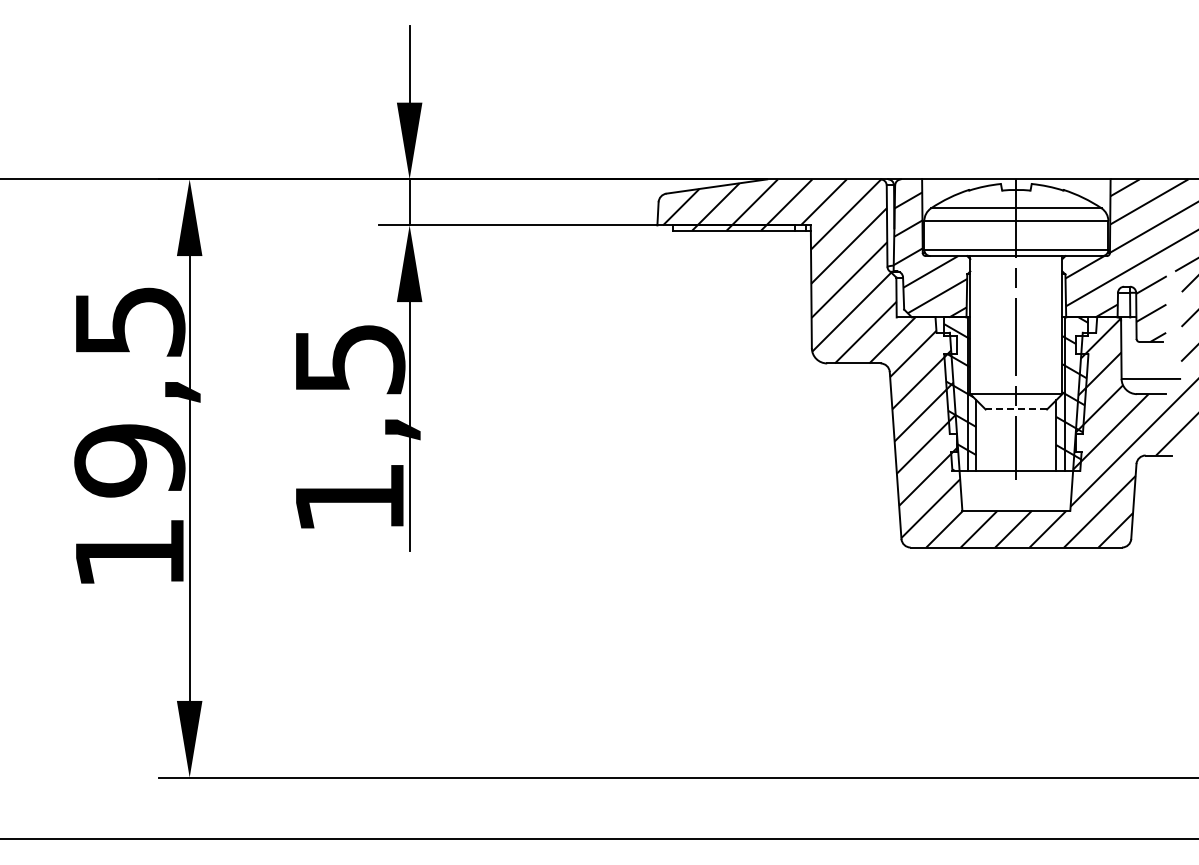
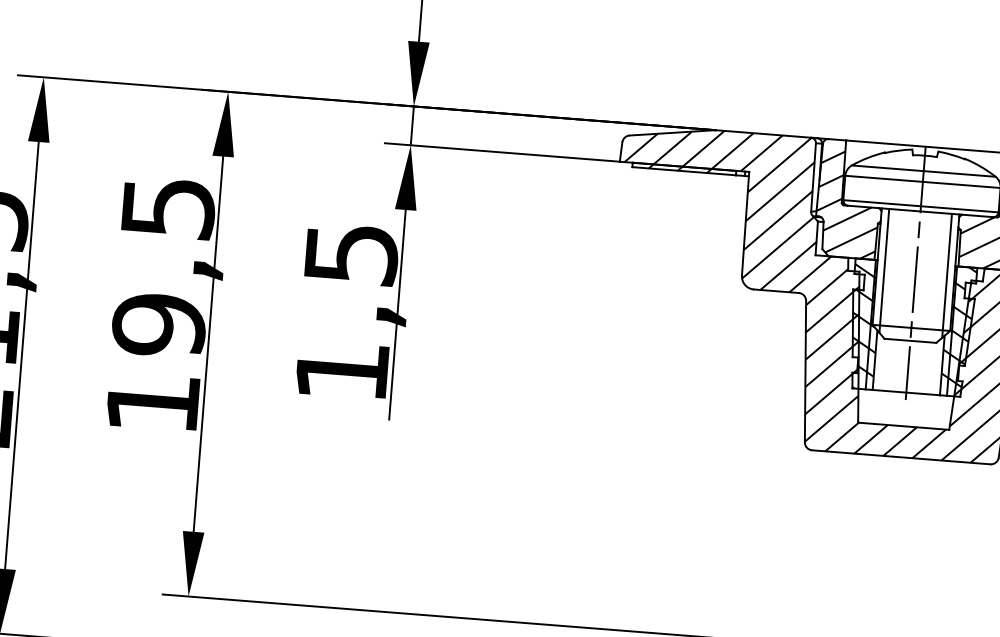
line: (979, 329) -> (884, 270), added
line: (1053, 329) -> (947, 275), added
line: (1016, 409) -> (910, 340), dashed -> solid

